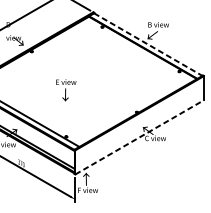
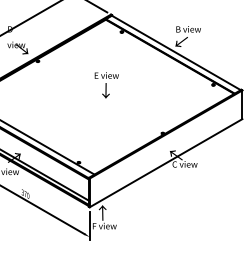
line: (148, 45) -> (176, 53), dashed -> solid
text: (65, 90) -> (106, 85), moved
line: (139, 136) -> (166, 162), dashed -> solid

